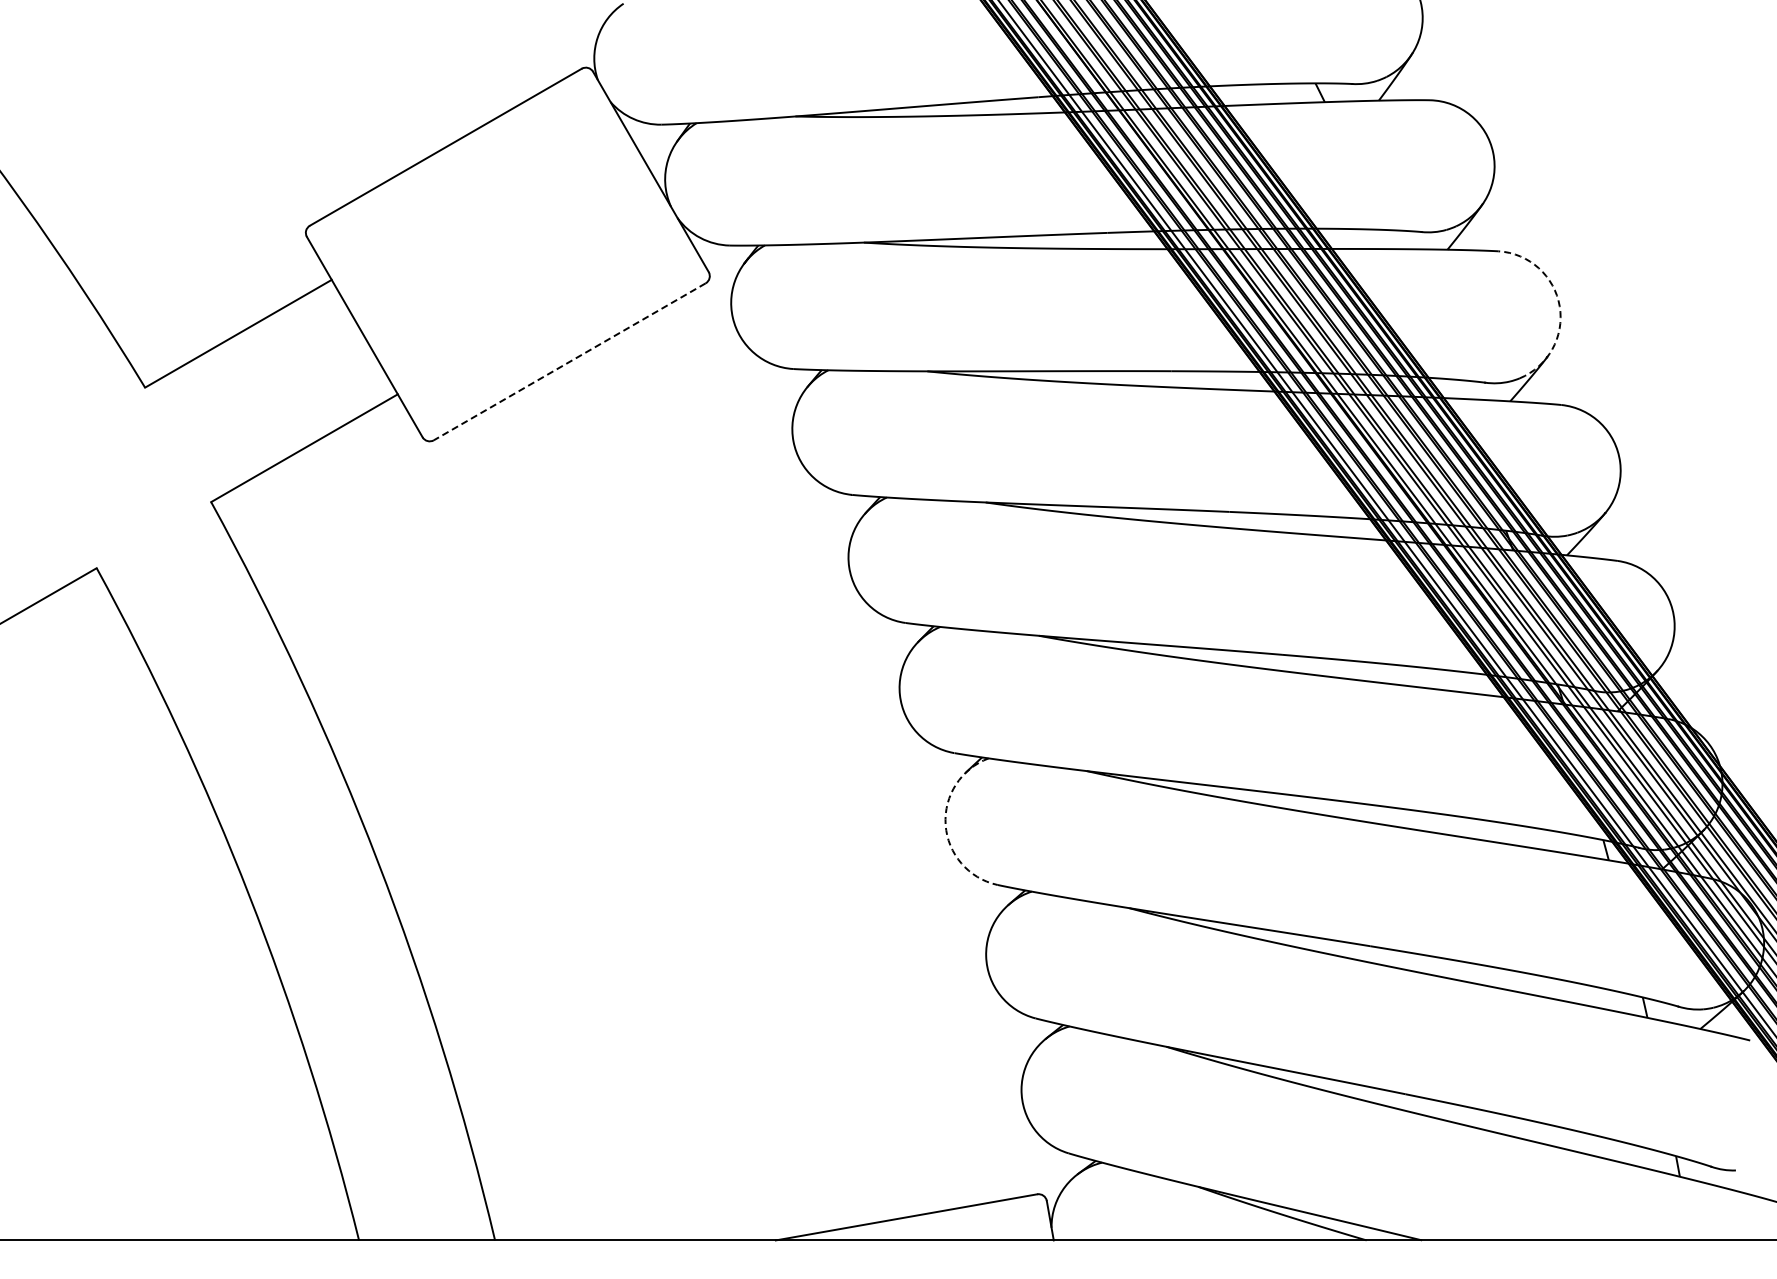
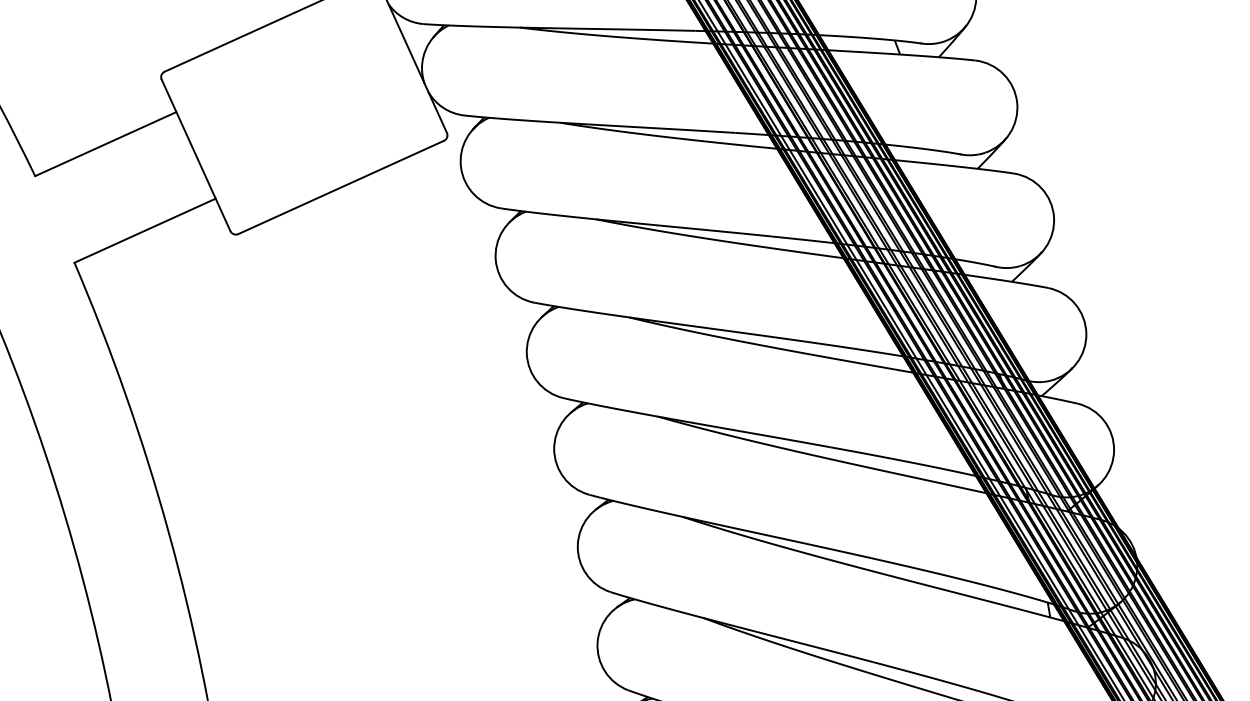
arc: (1559, 306) -> (1053, 217), dashed -> solid
line: (569, 361) -> (340, 187), dashed -> solid
arc: (945, 824) -> (577, 545), dashed -> solid

